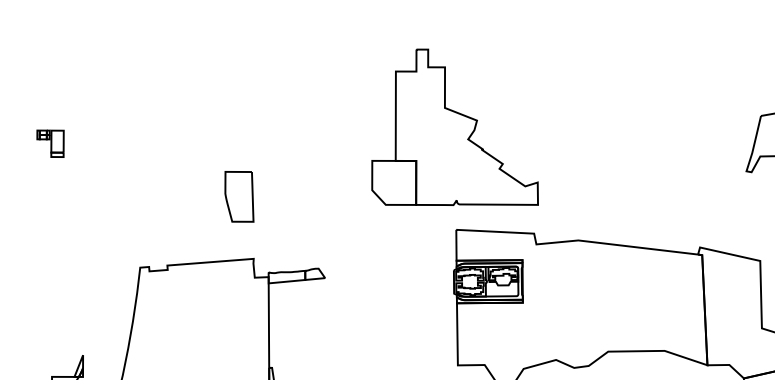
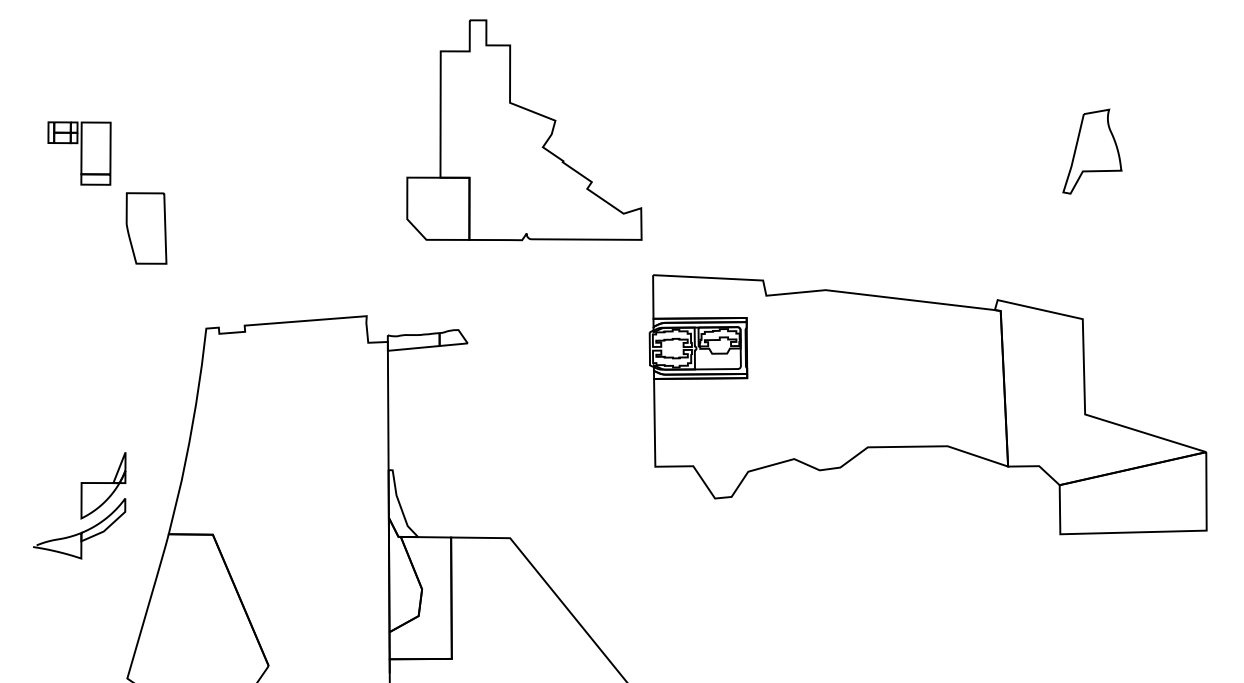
part: (455, 127) -> (524, 130), moved
part: (50, 143) -> (79, 153), size x1.67
part: (239, 196) -> (146, 228), moved

